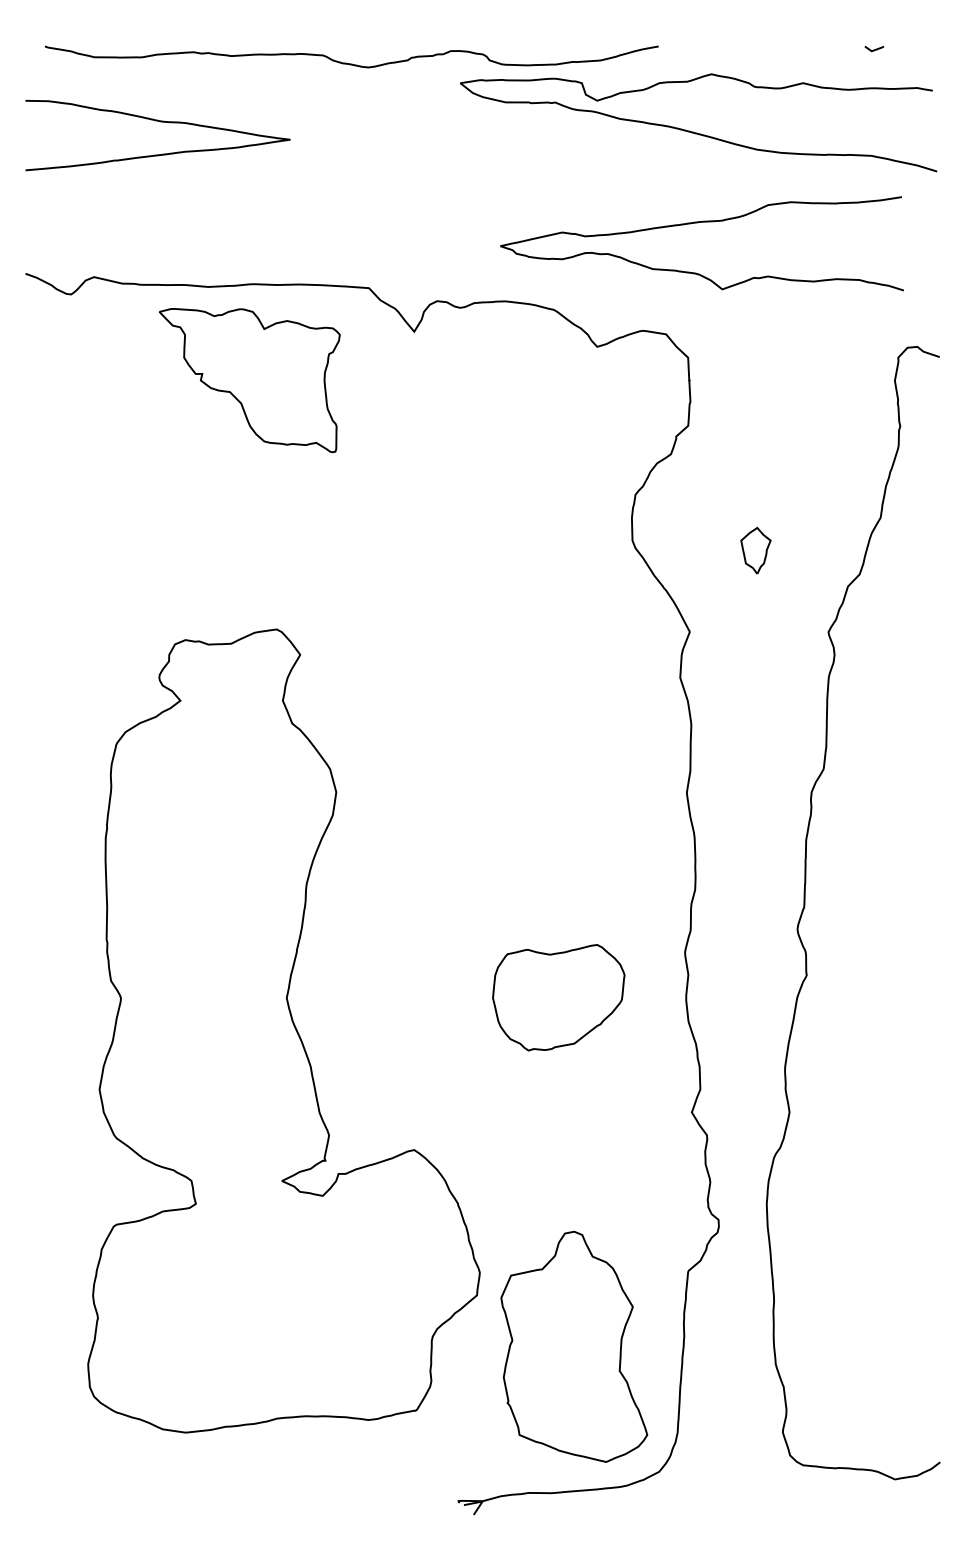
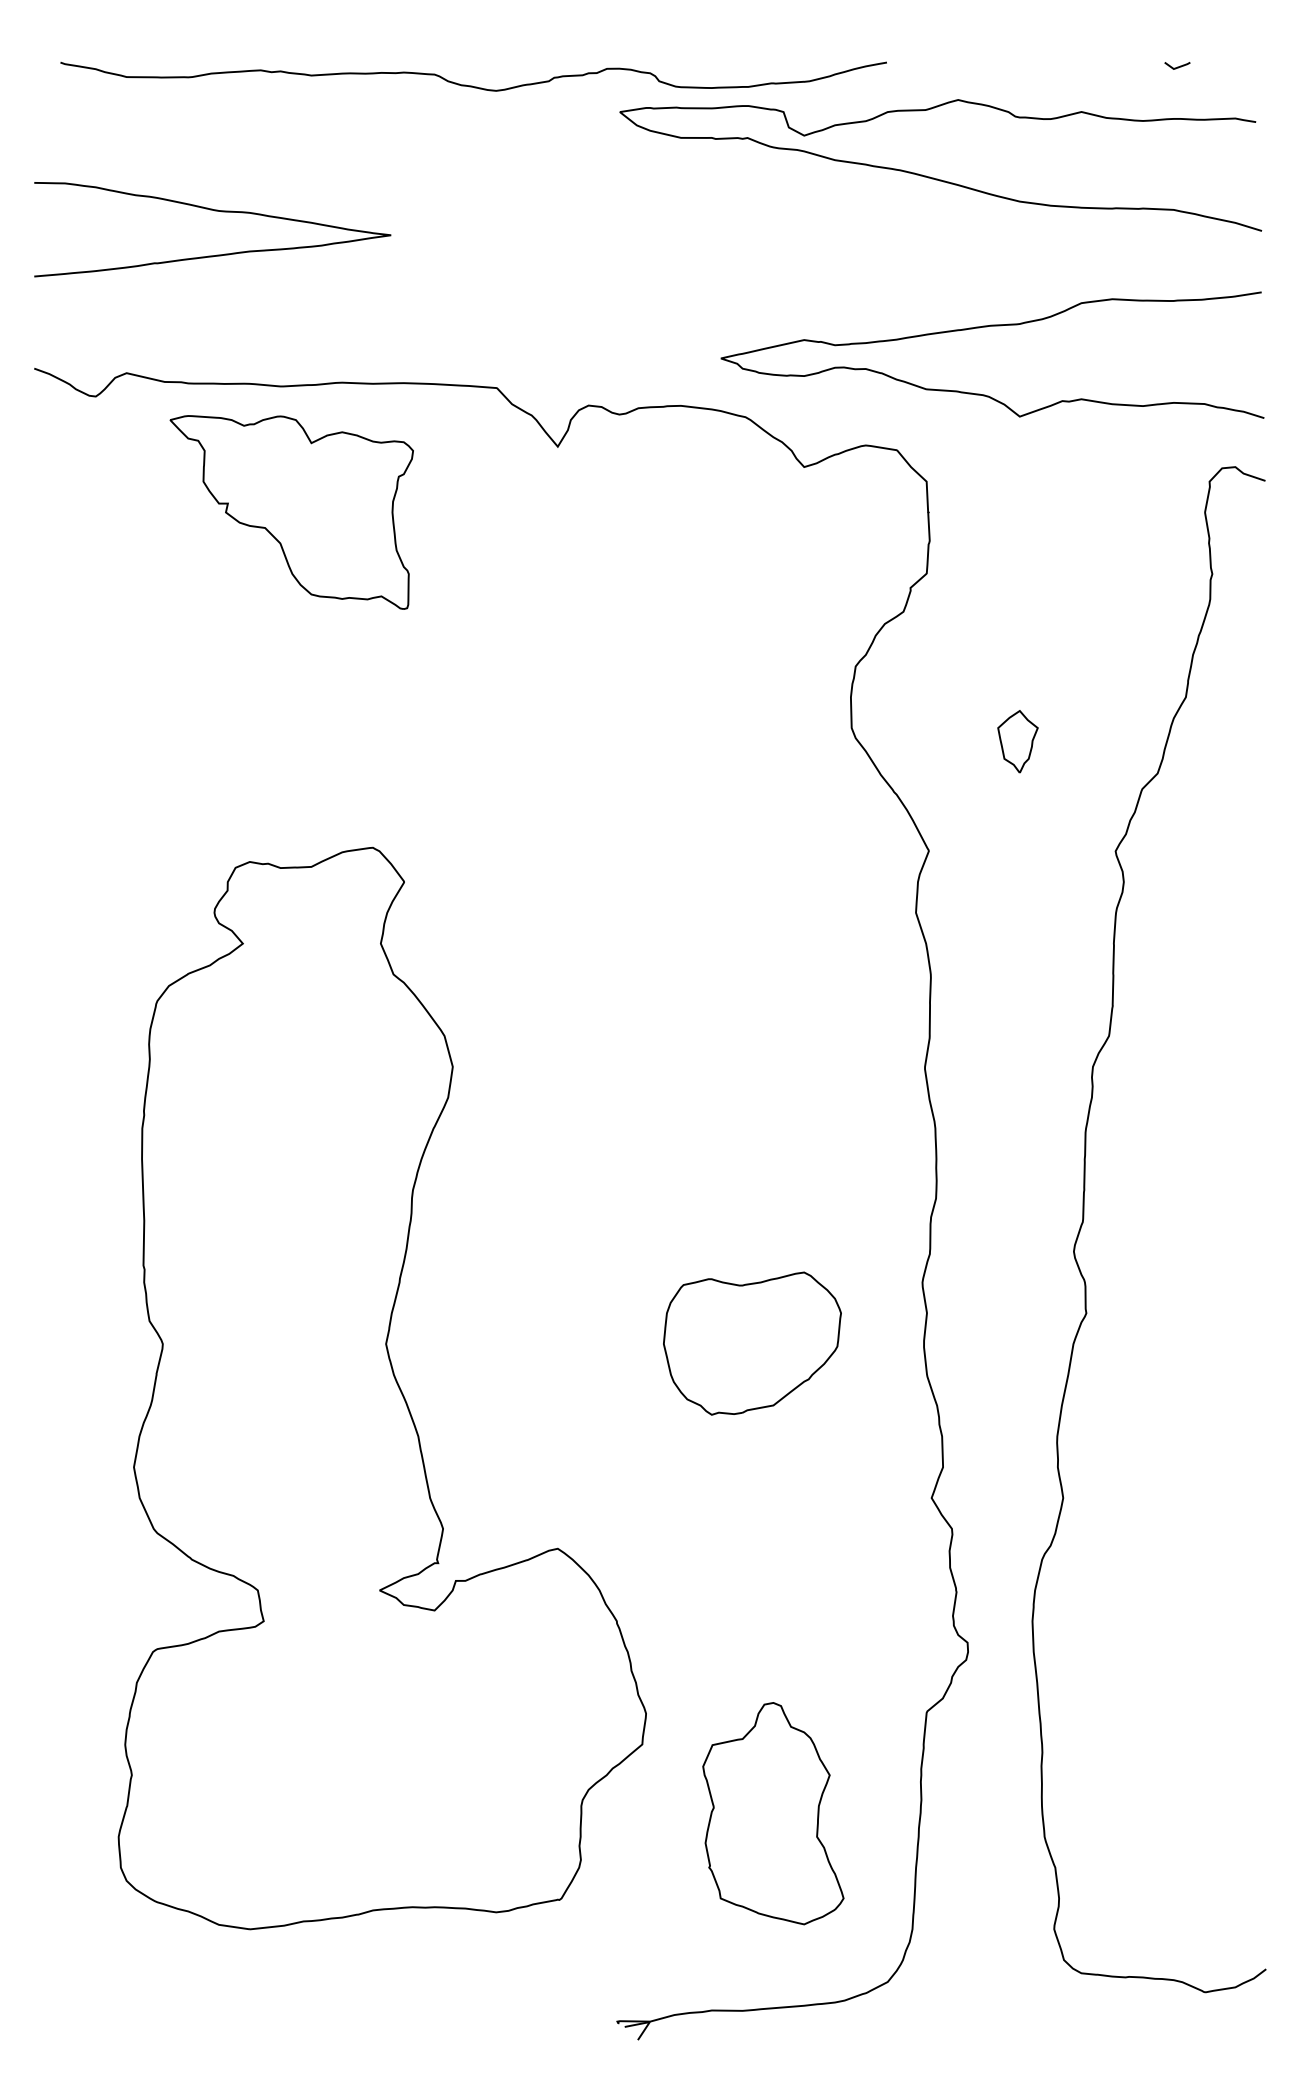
curve: (160, 122) -> (216, 212), moved
curve: (698, 223) -> (987, 327), moved
part: (249, 380) -> (291, 512), moved
part: (574, 1346) -> (773, 1813), size x0.71

